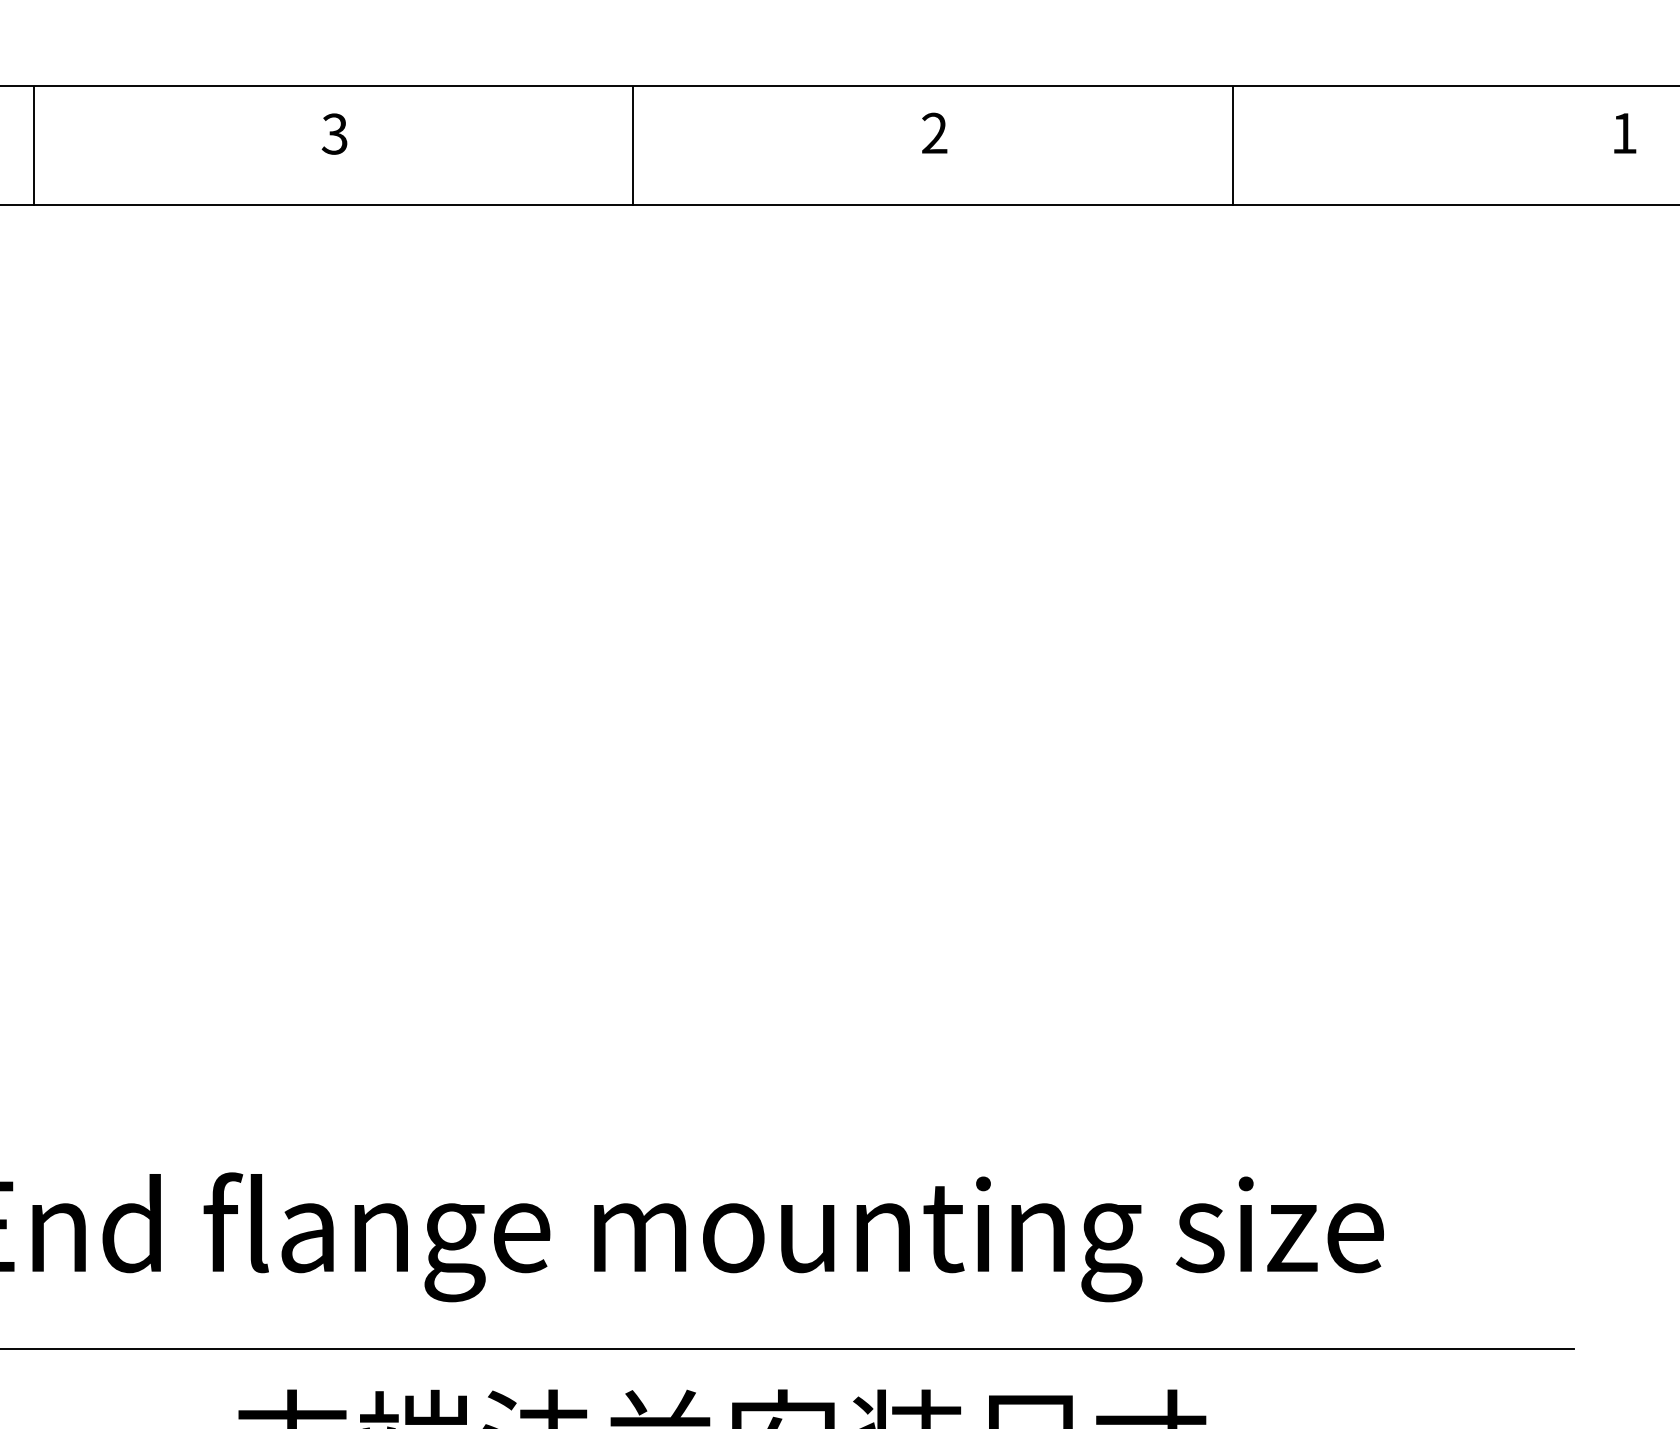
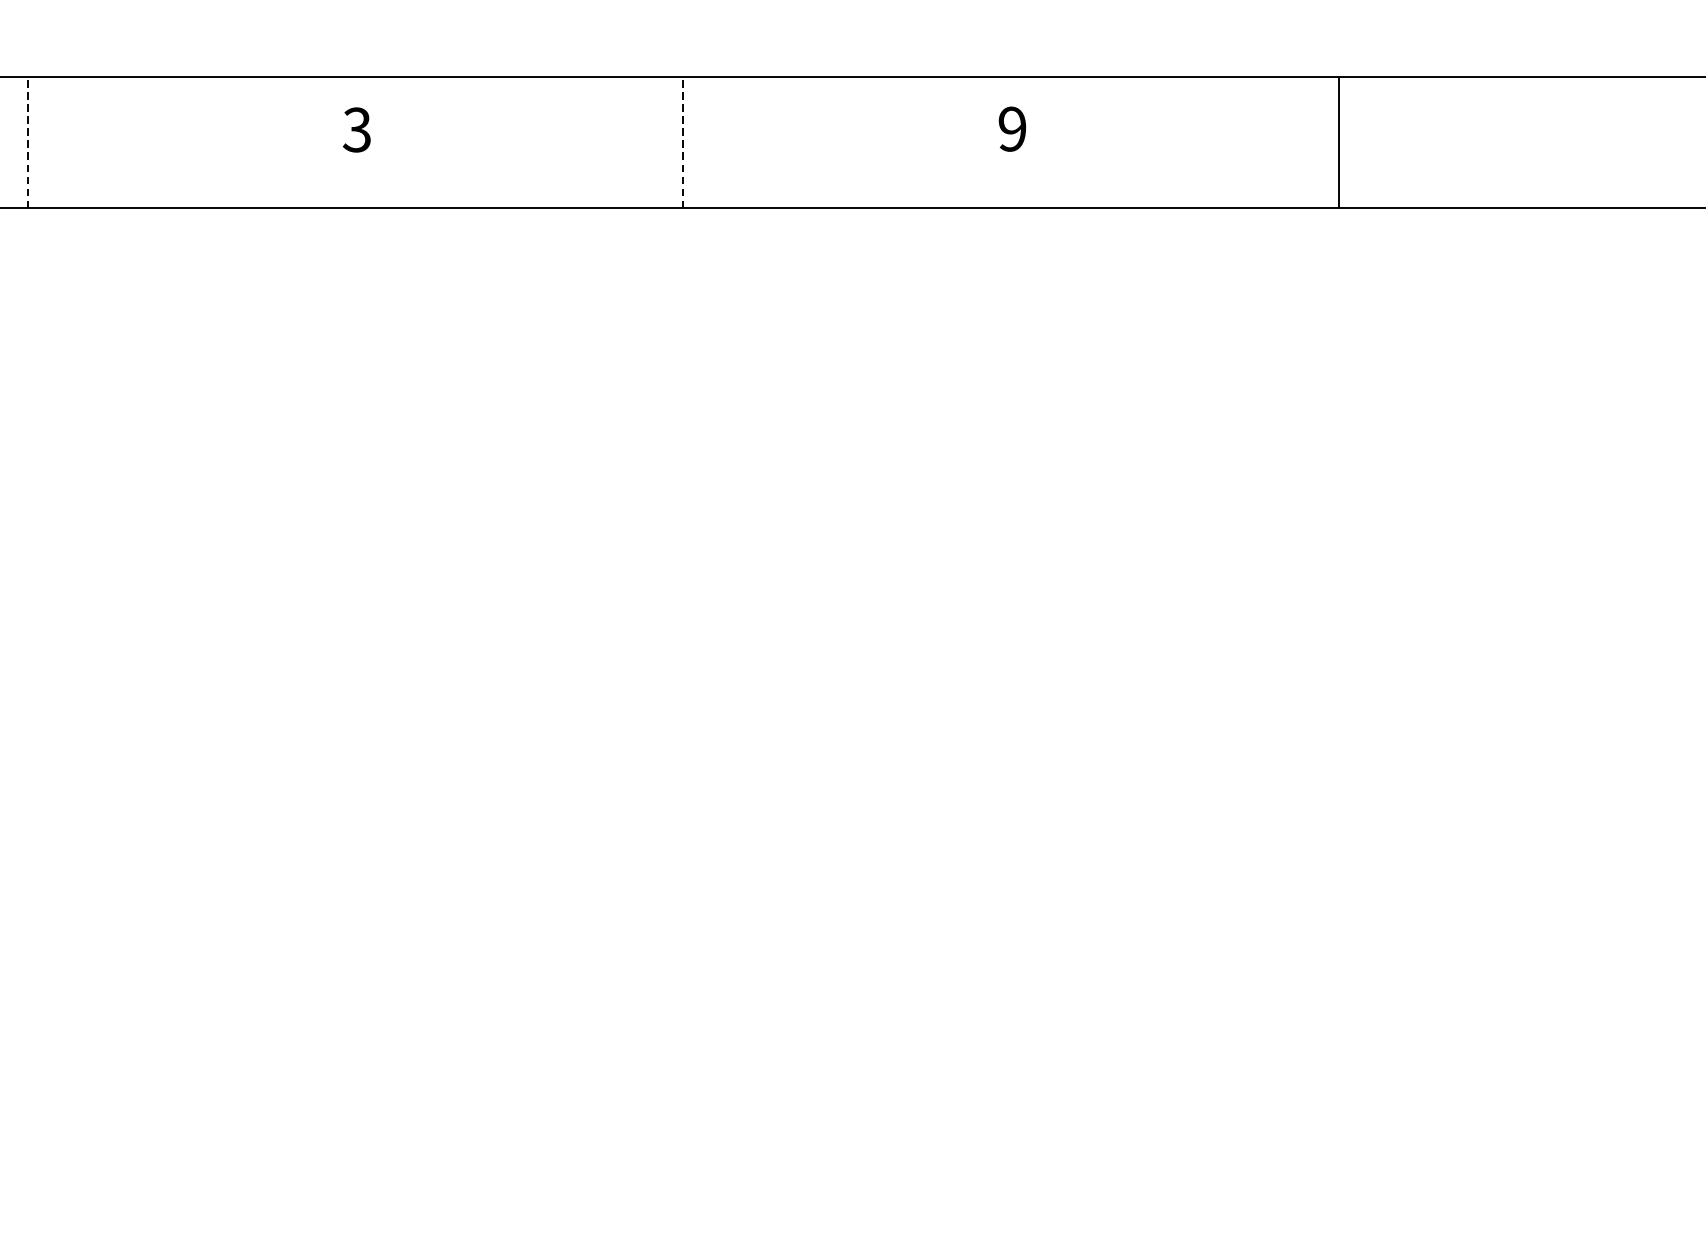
text: (934, 133) -> (1012, 129), 2 -> 9
line: (33, 145) -> (27, 142), solid -> dashed
line: (633, 145) -> (683, 142), solid -> dashed

